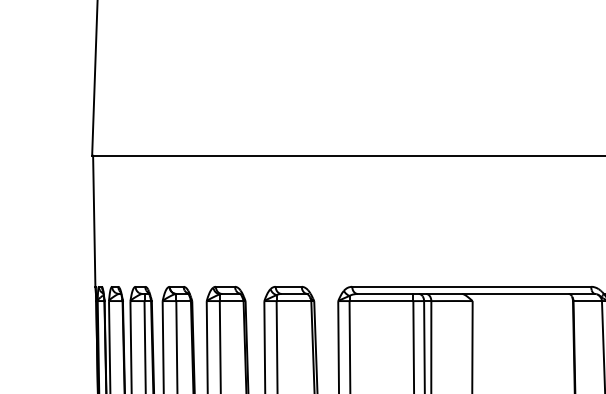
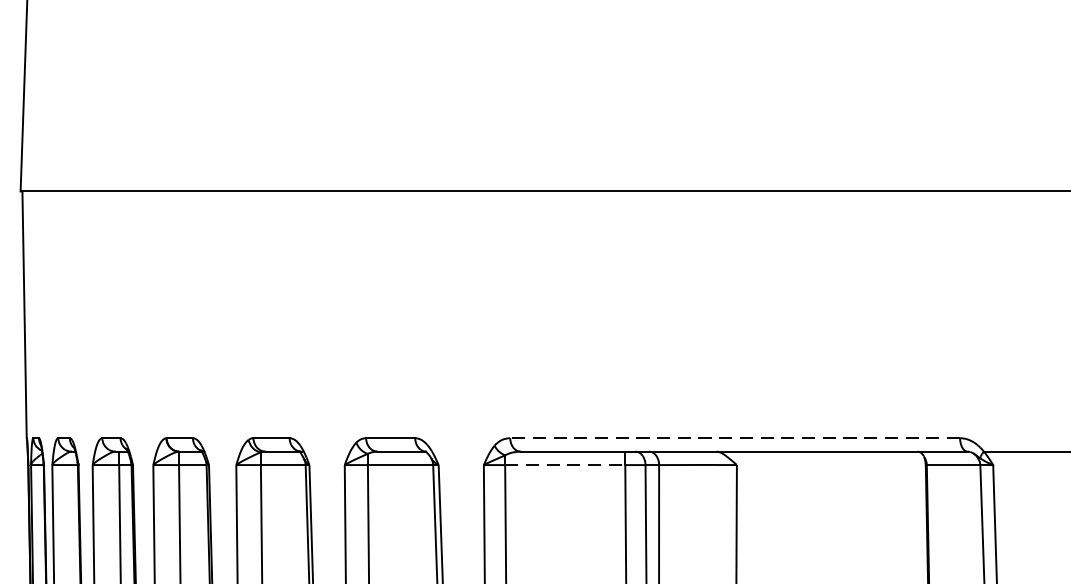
line: (471, 286) -> (734, 437), solid -> dashed
line: (381, 301) -> (565, 465), solid -> dashed

